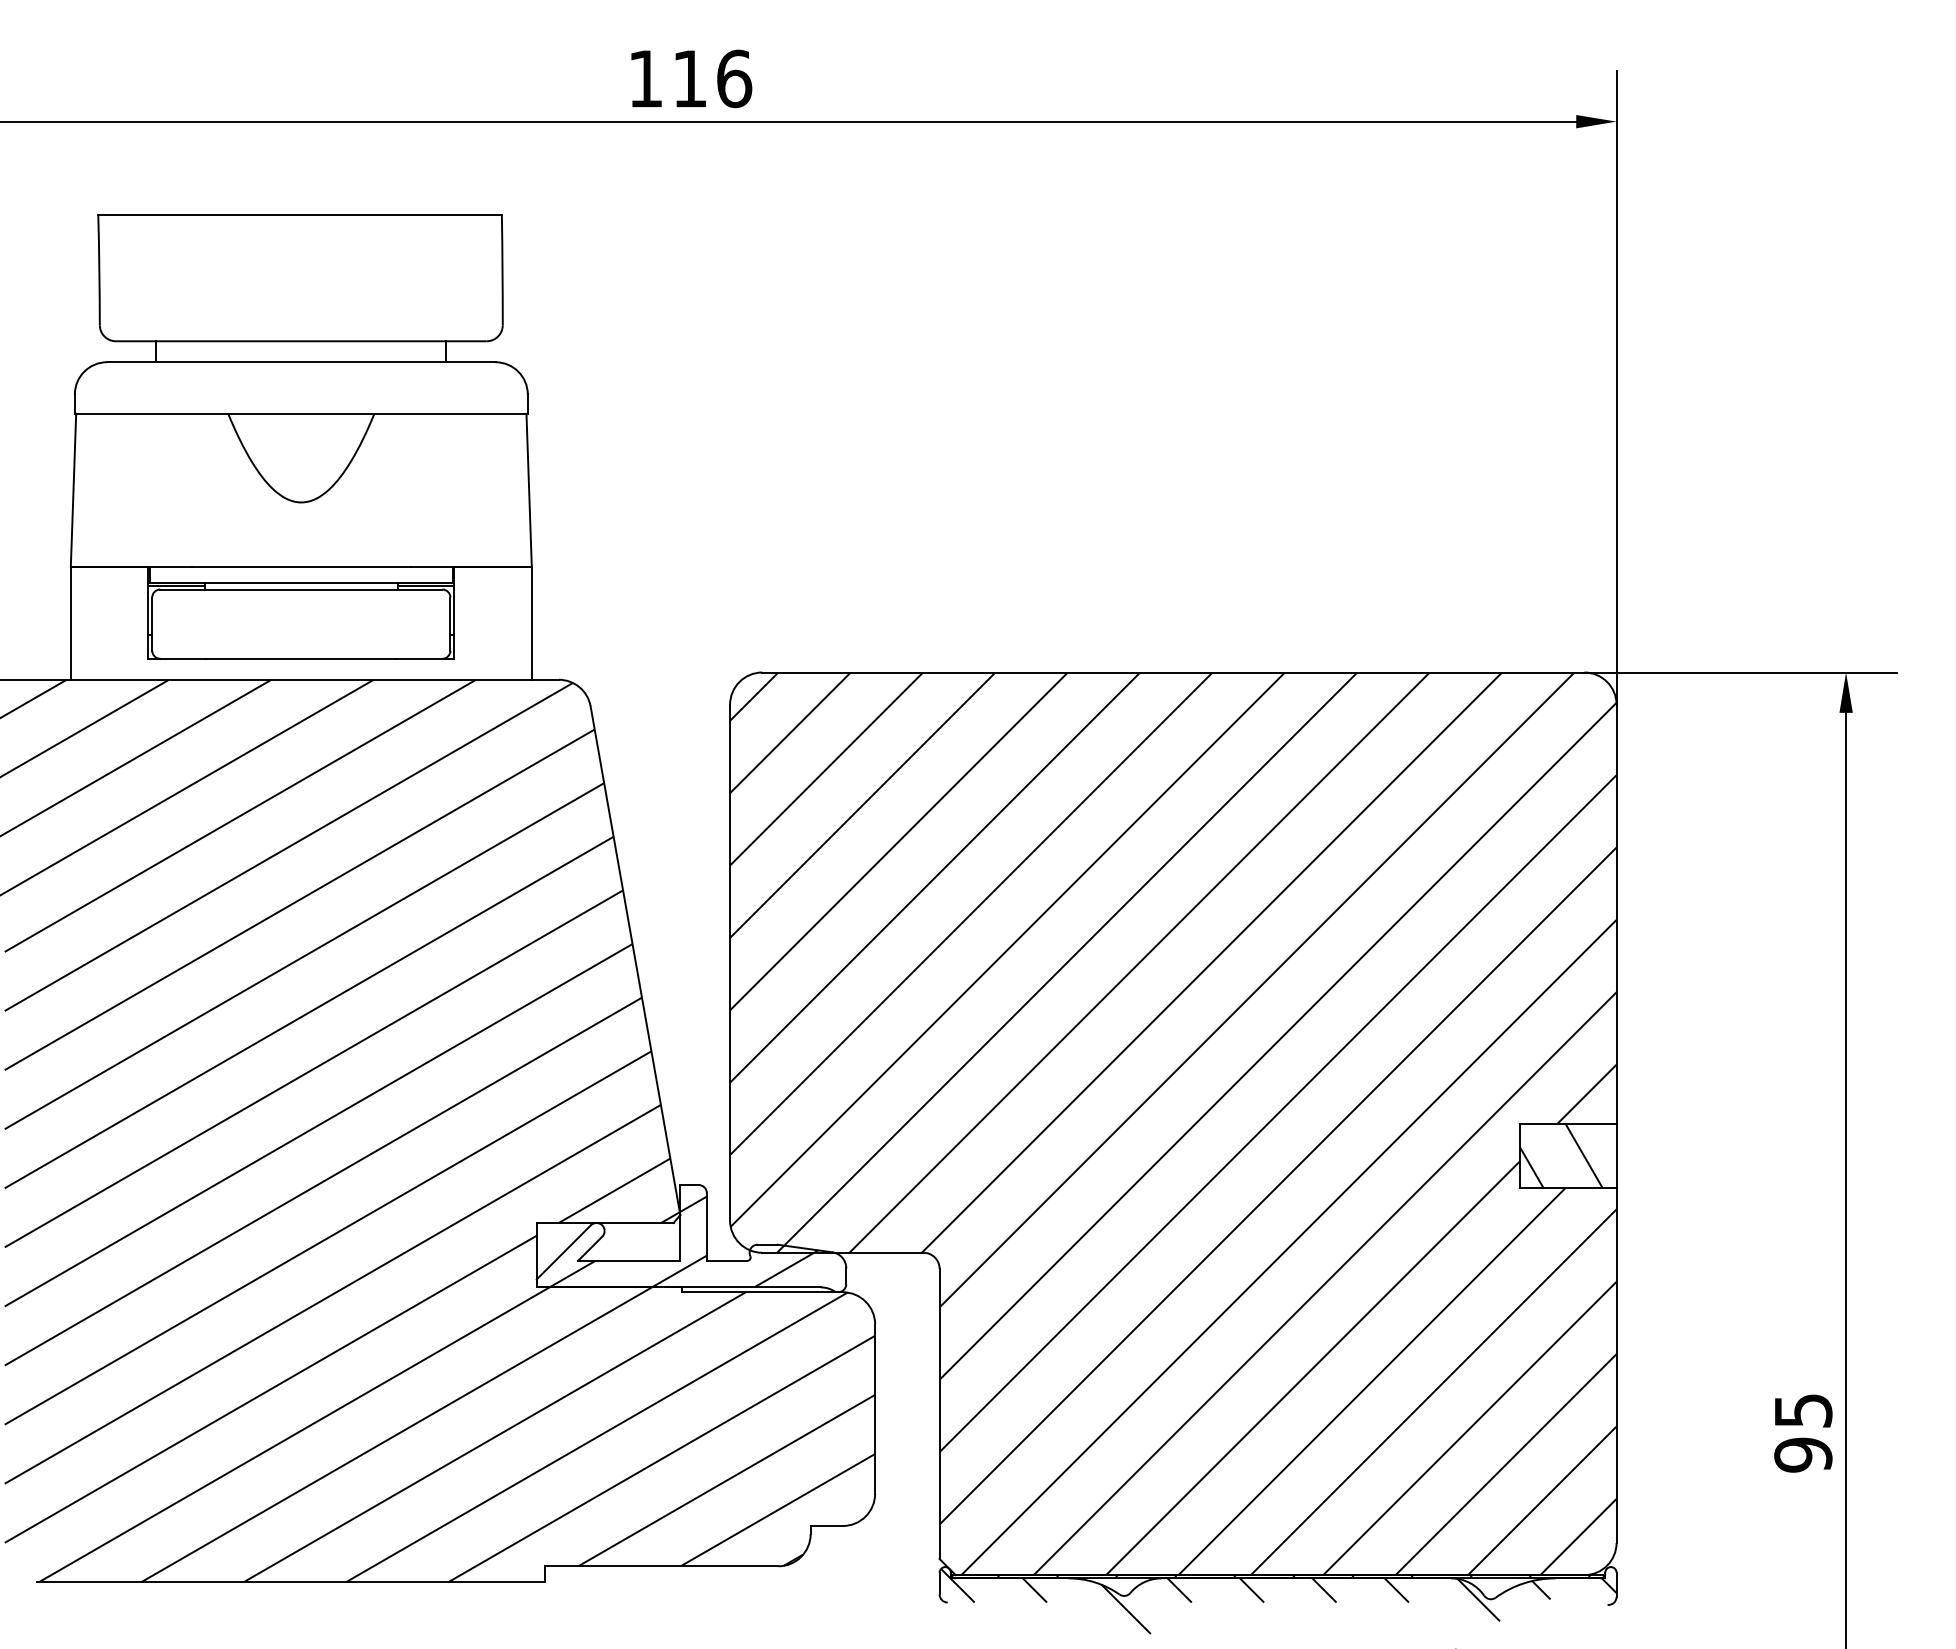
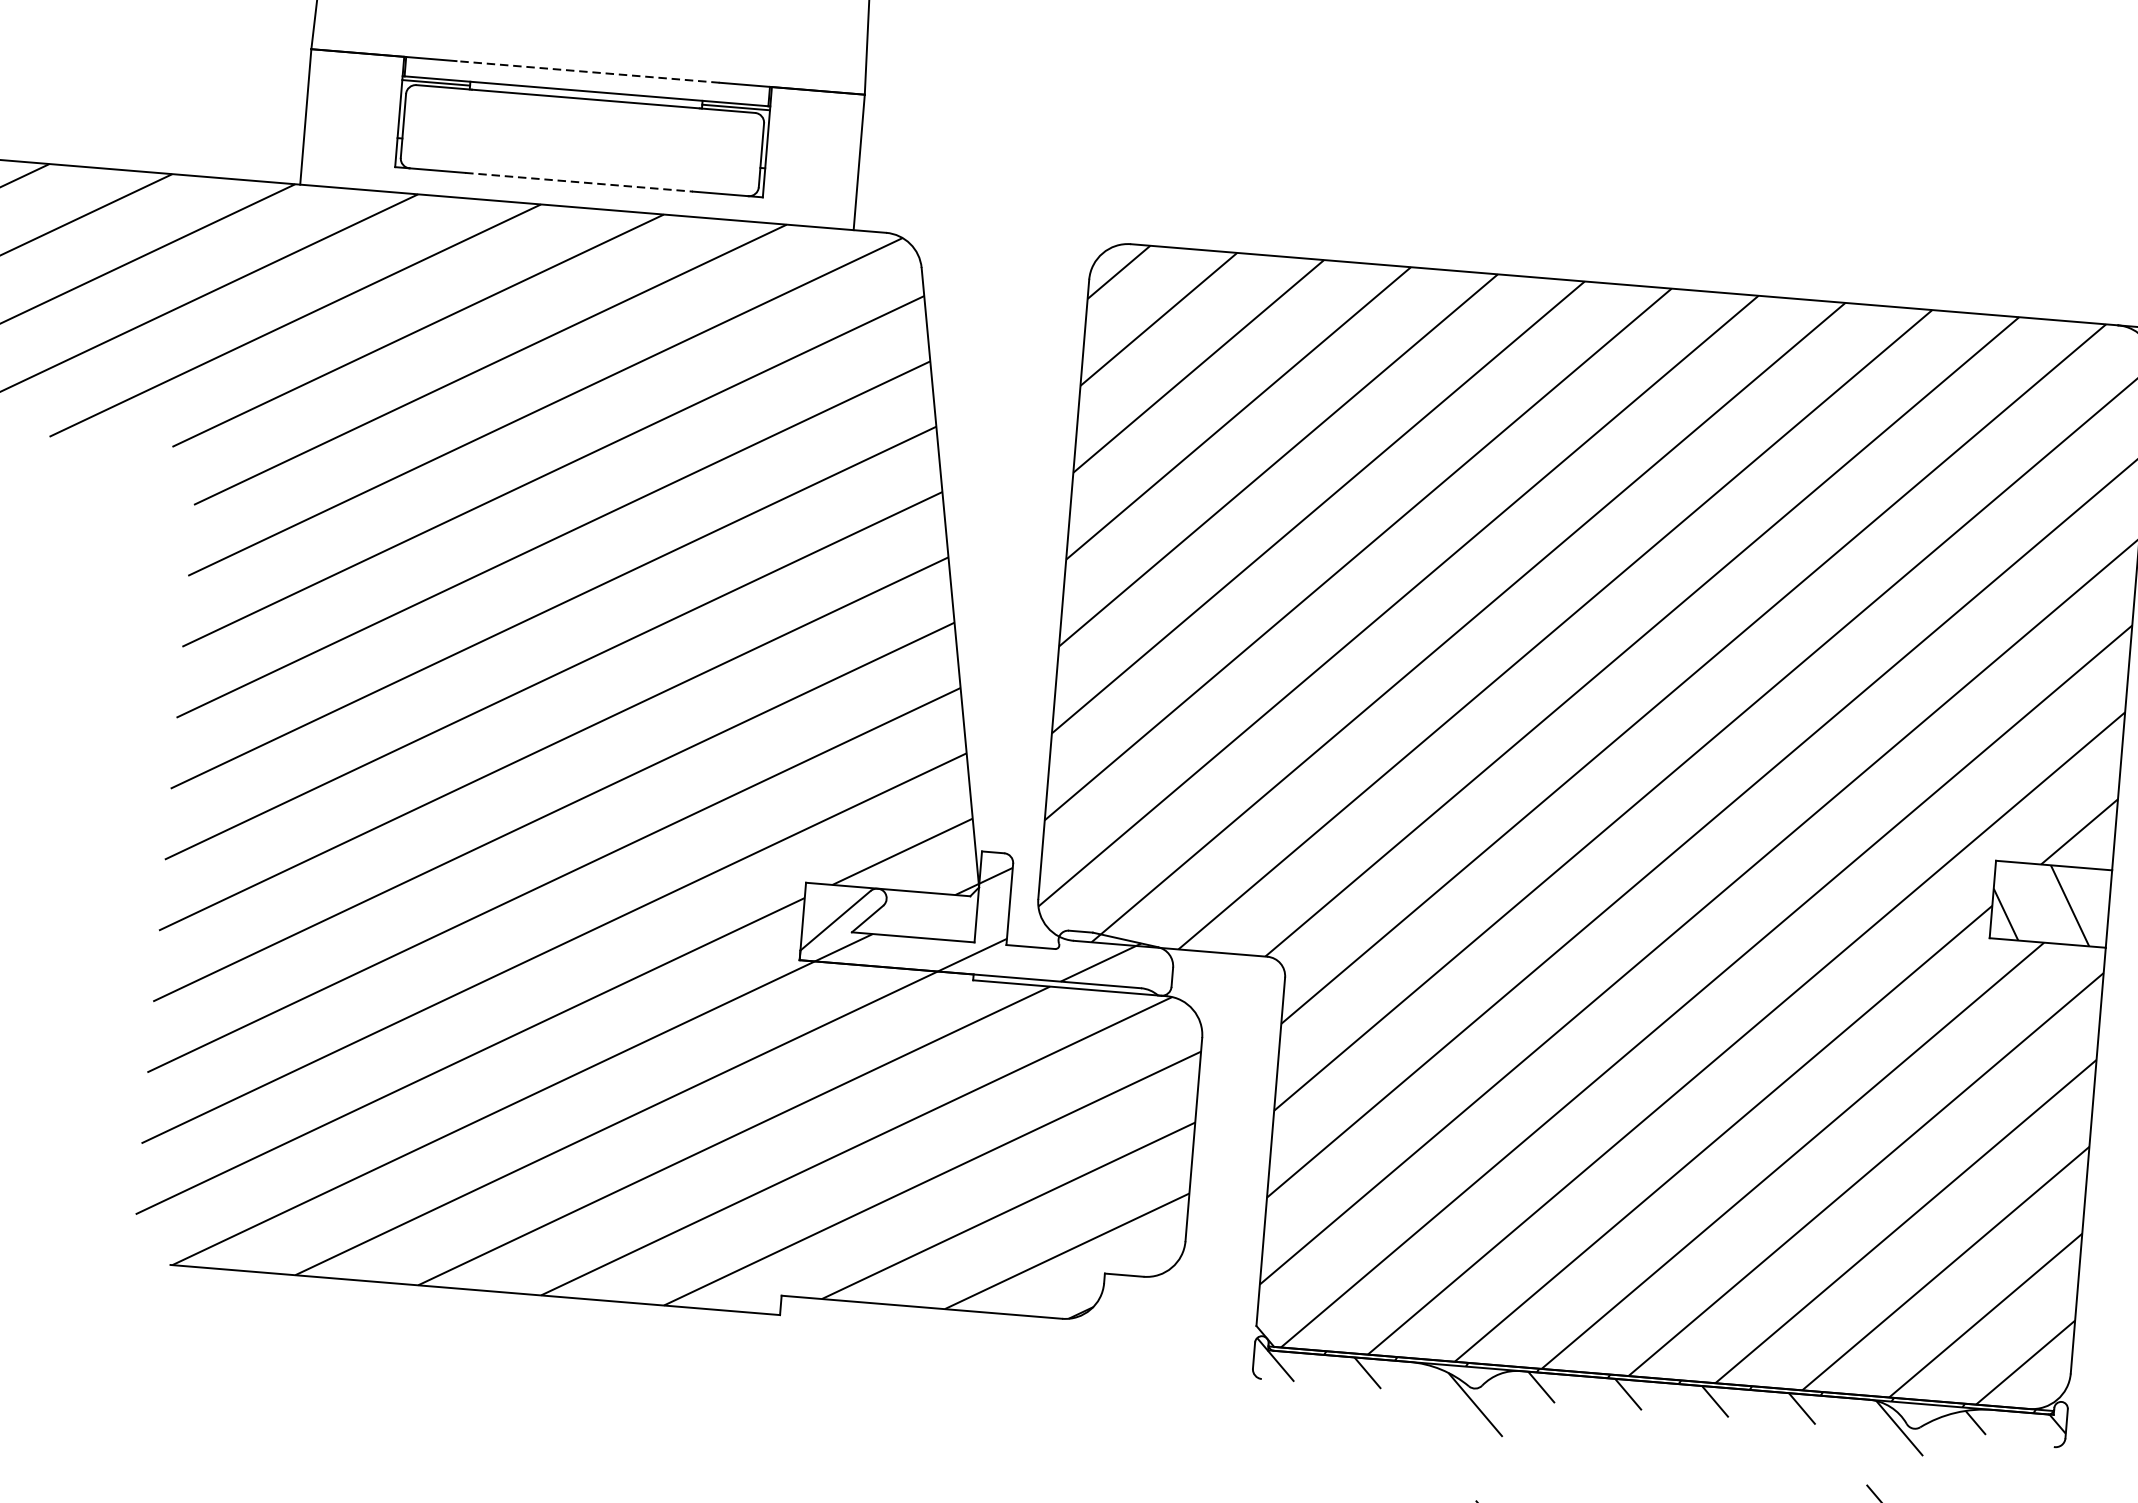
line: (301, 566) -> (588, 71), solid -> dashed
line: (301, 658) -> (579, 181), solid -> dashed

